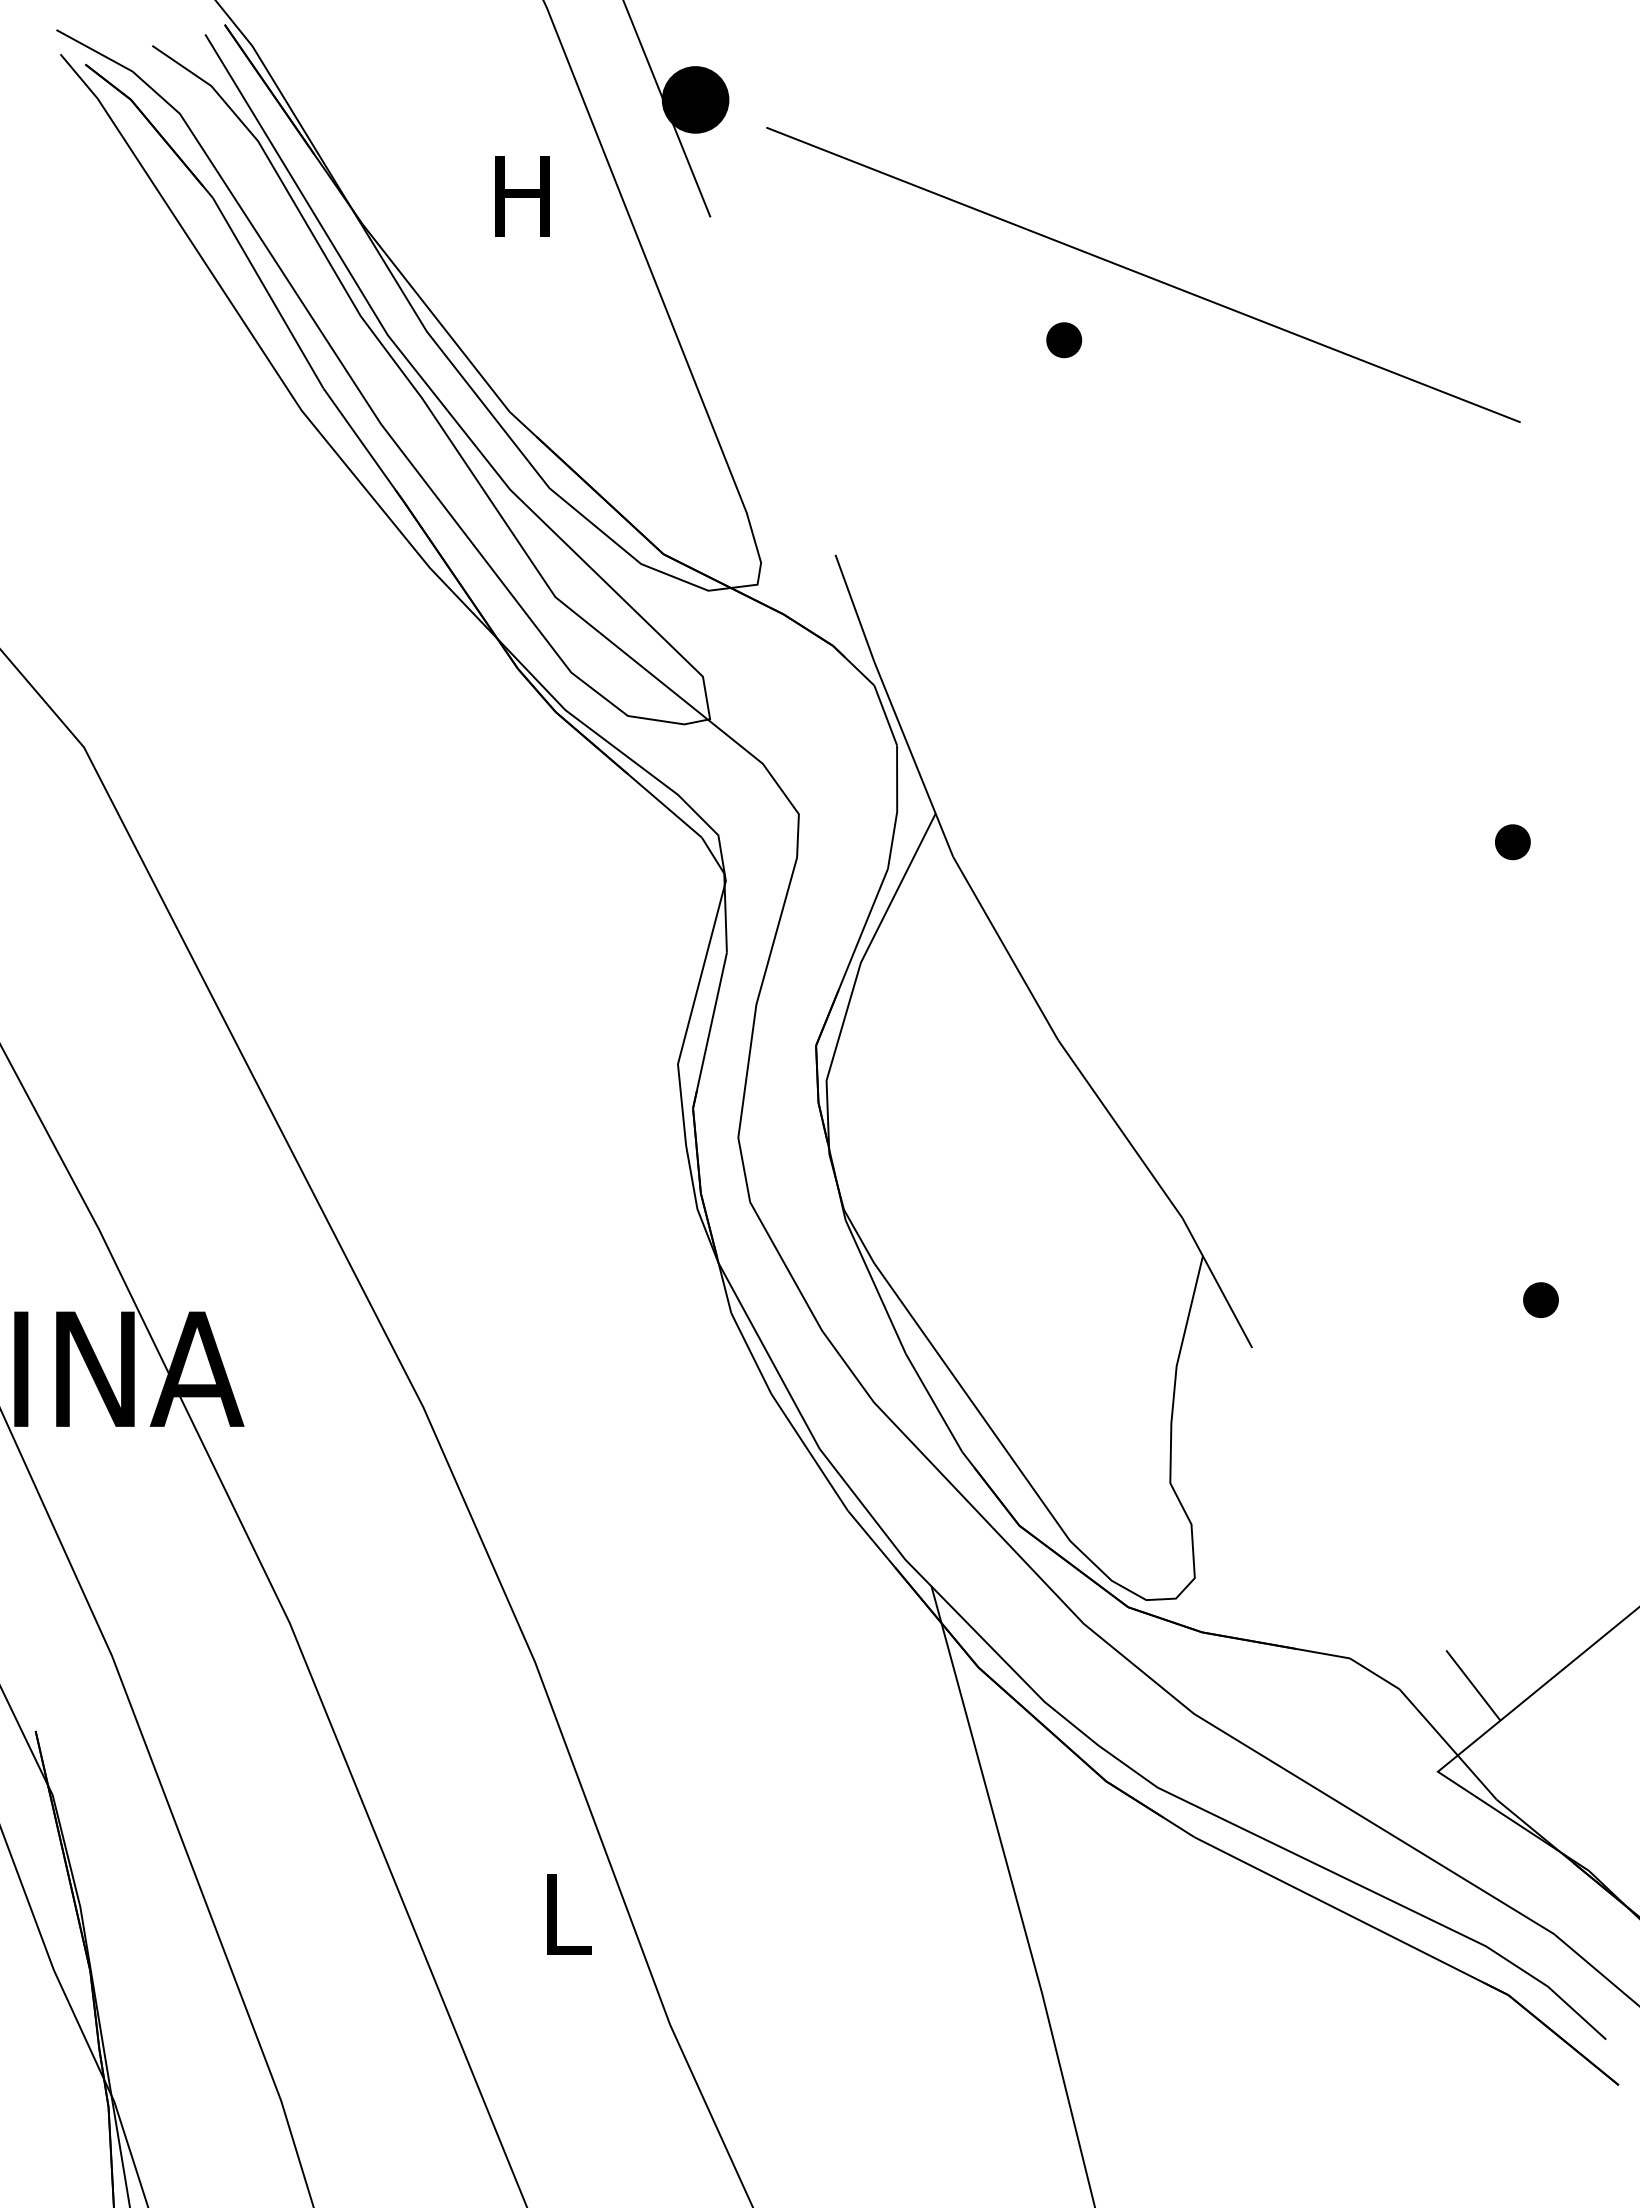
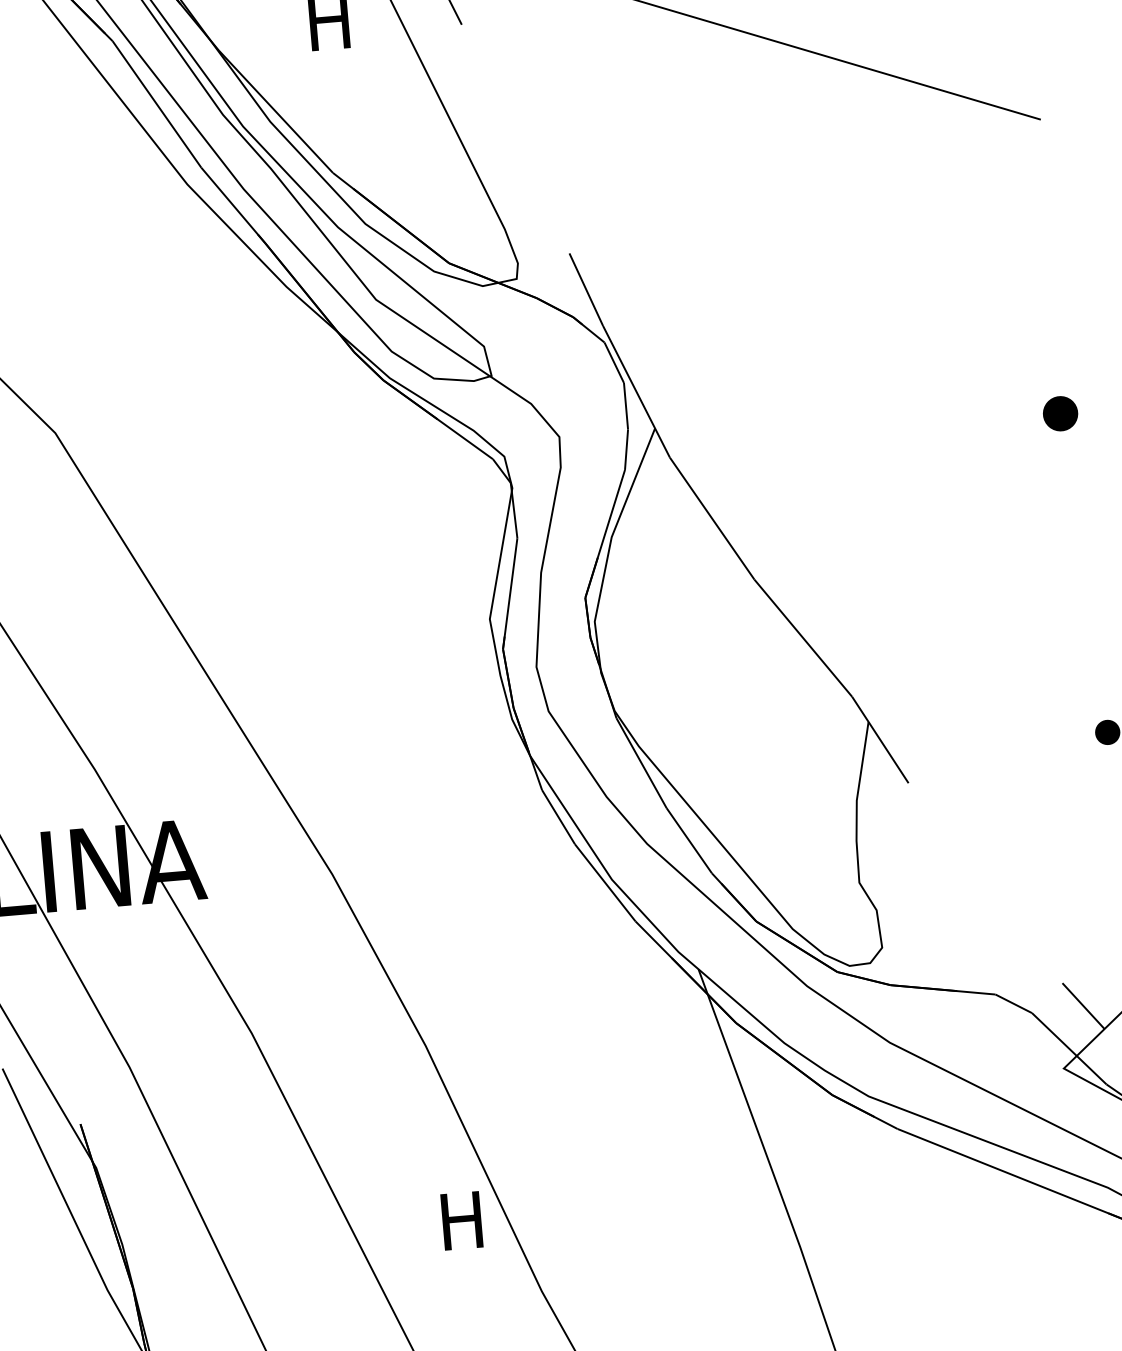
part: (1064, 340) -> (716, 89), removed
part: (1512, 842) -> (1060, 414), size x1.4
text: (565, 1914) -> (462, 1220), L -> H

